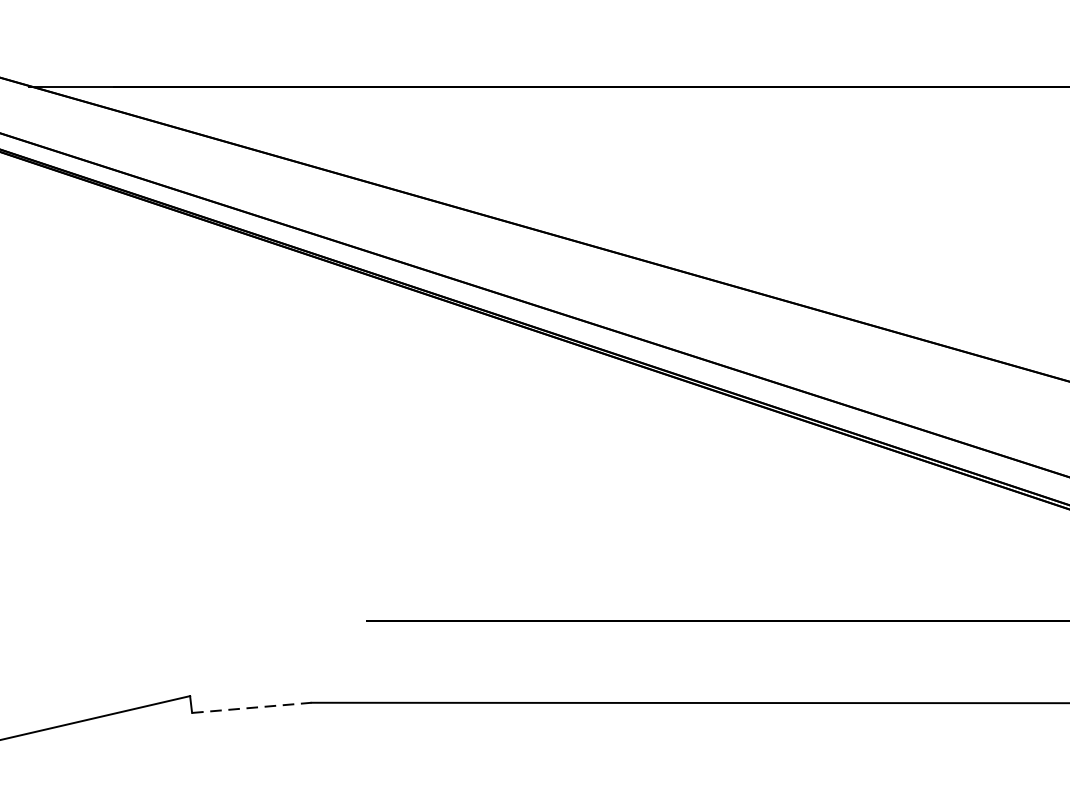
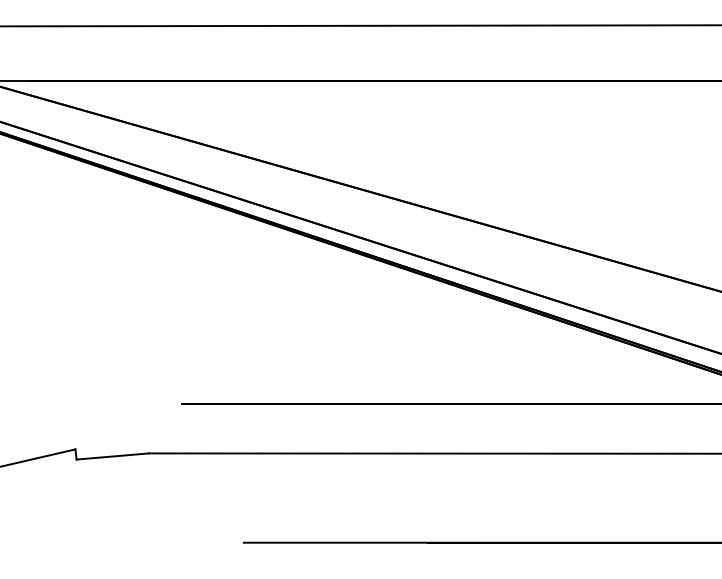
line: (253, 707) -> (113, 456), dashed -> solid

